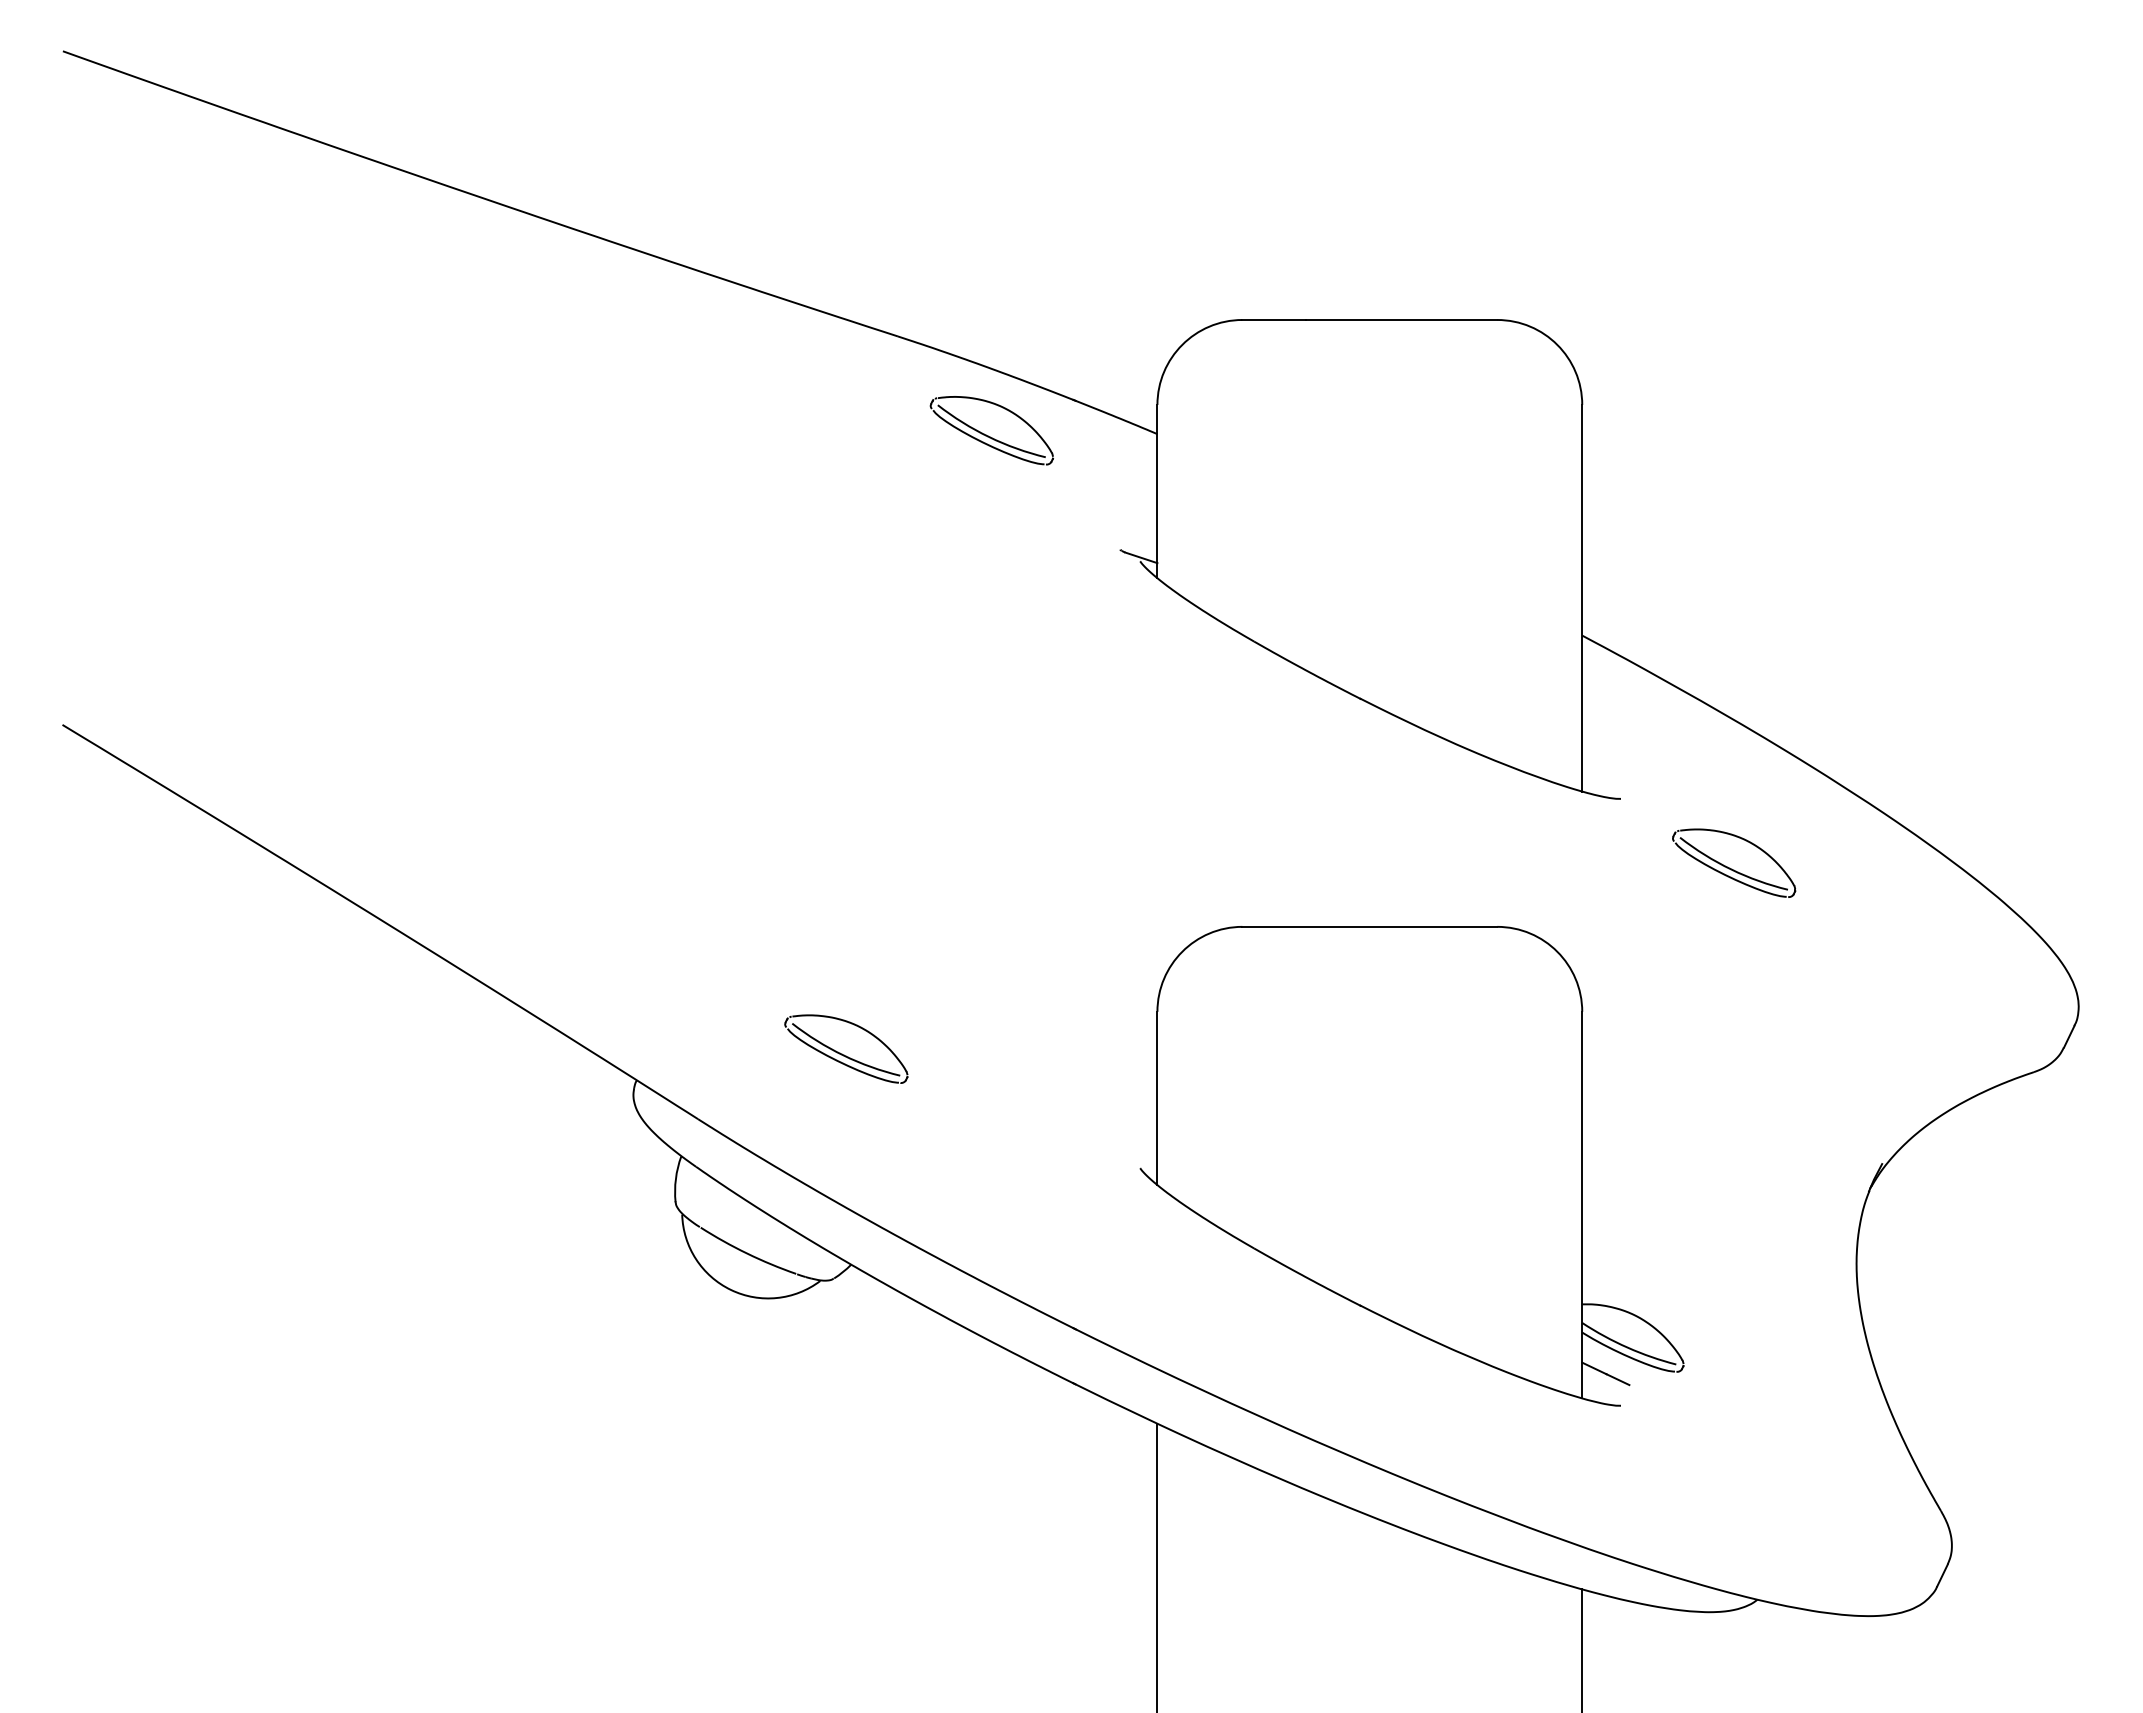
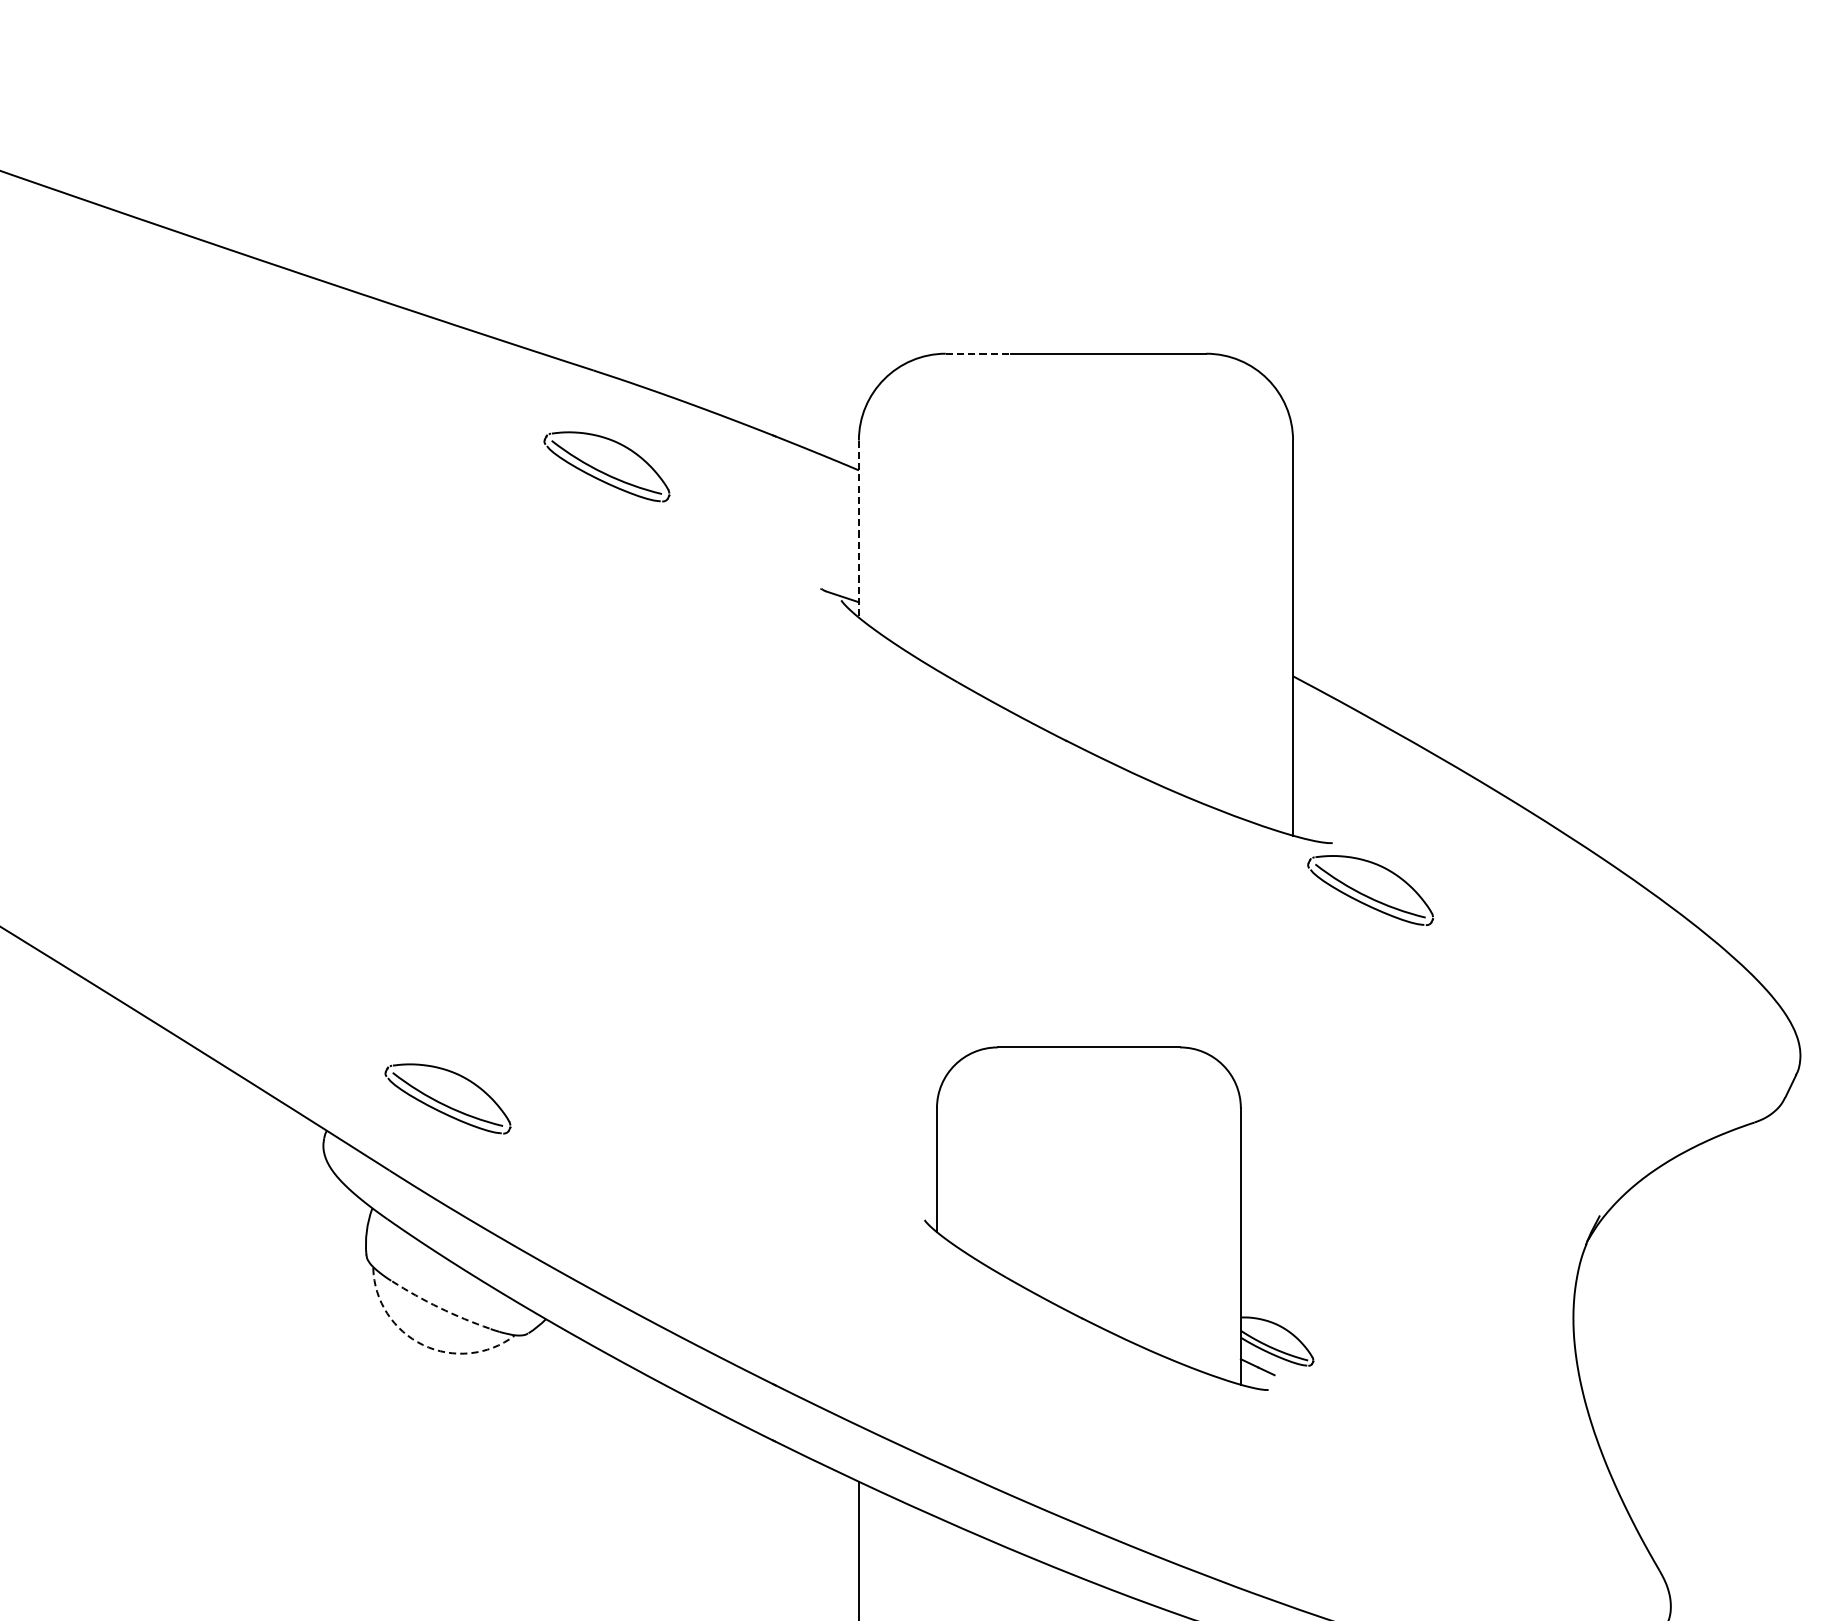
line: (1274, 319) -> (978, 353), solid -> dashed
part: (991, 430) -> (606, 466), moved
line: (1157, 491) -> (858, 529), solid -> dashed
part: (1731, 868) -> (1367, 895), moved
part: (844, 1054) -> (446, 1104), moved
part: (1411, 1166) -> (1118, 1218), size x0.7
arc: (747, 1253) -> (439, 1307), solid -> dashed
arc: (731, 1289) -> (423, 1344), solid -> dashed

